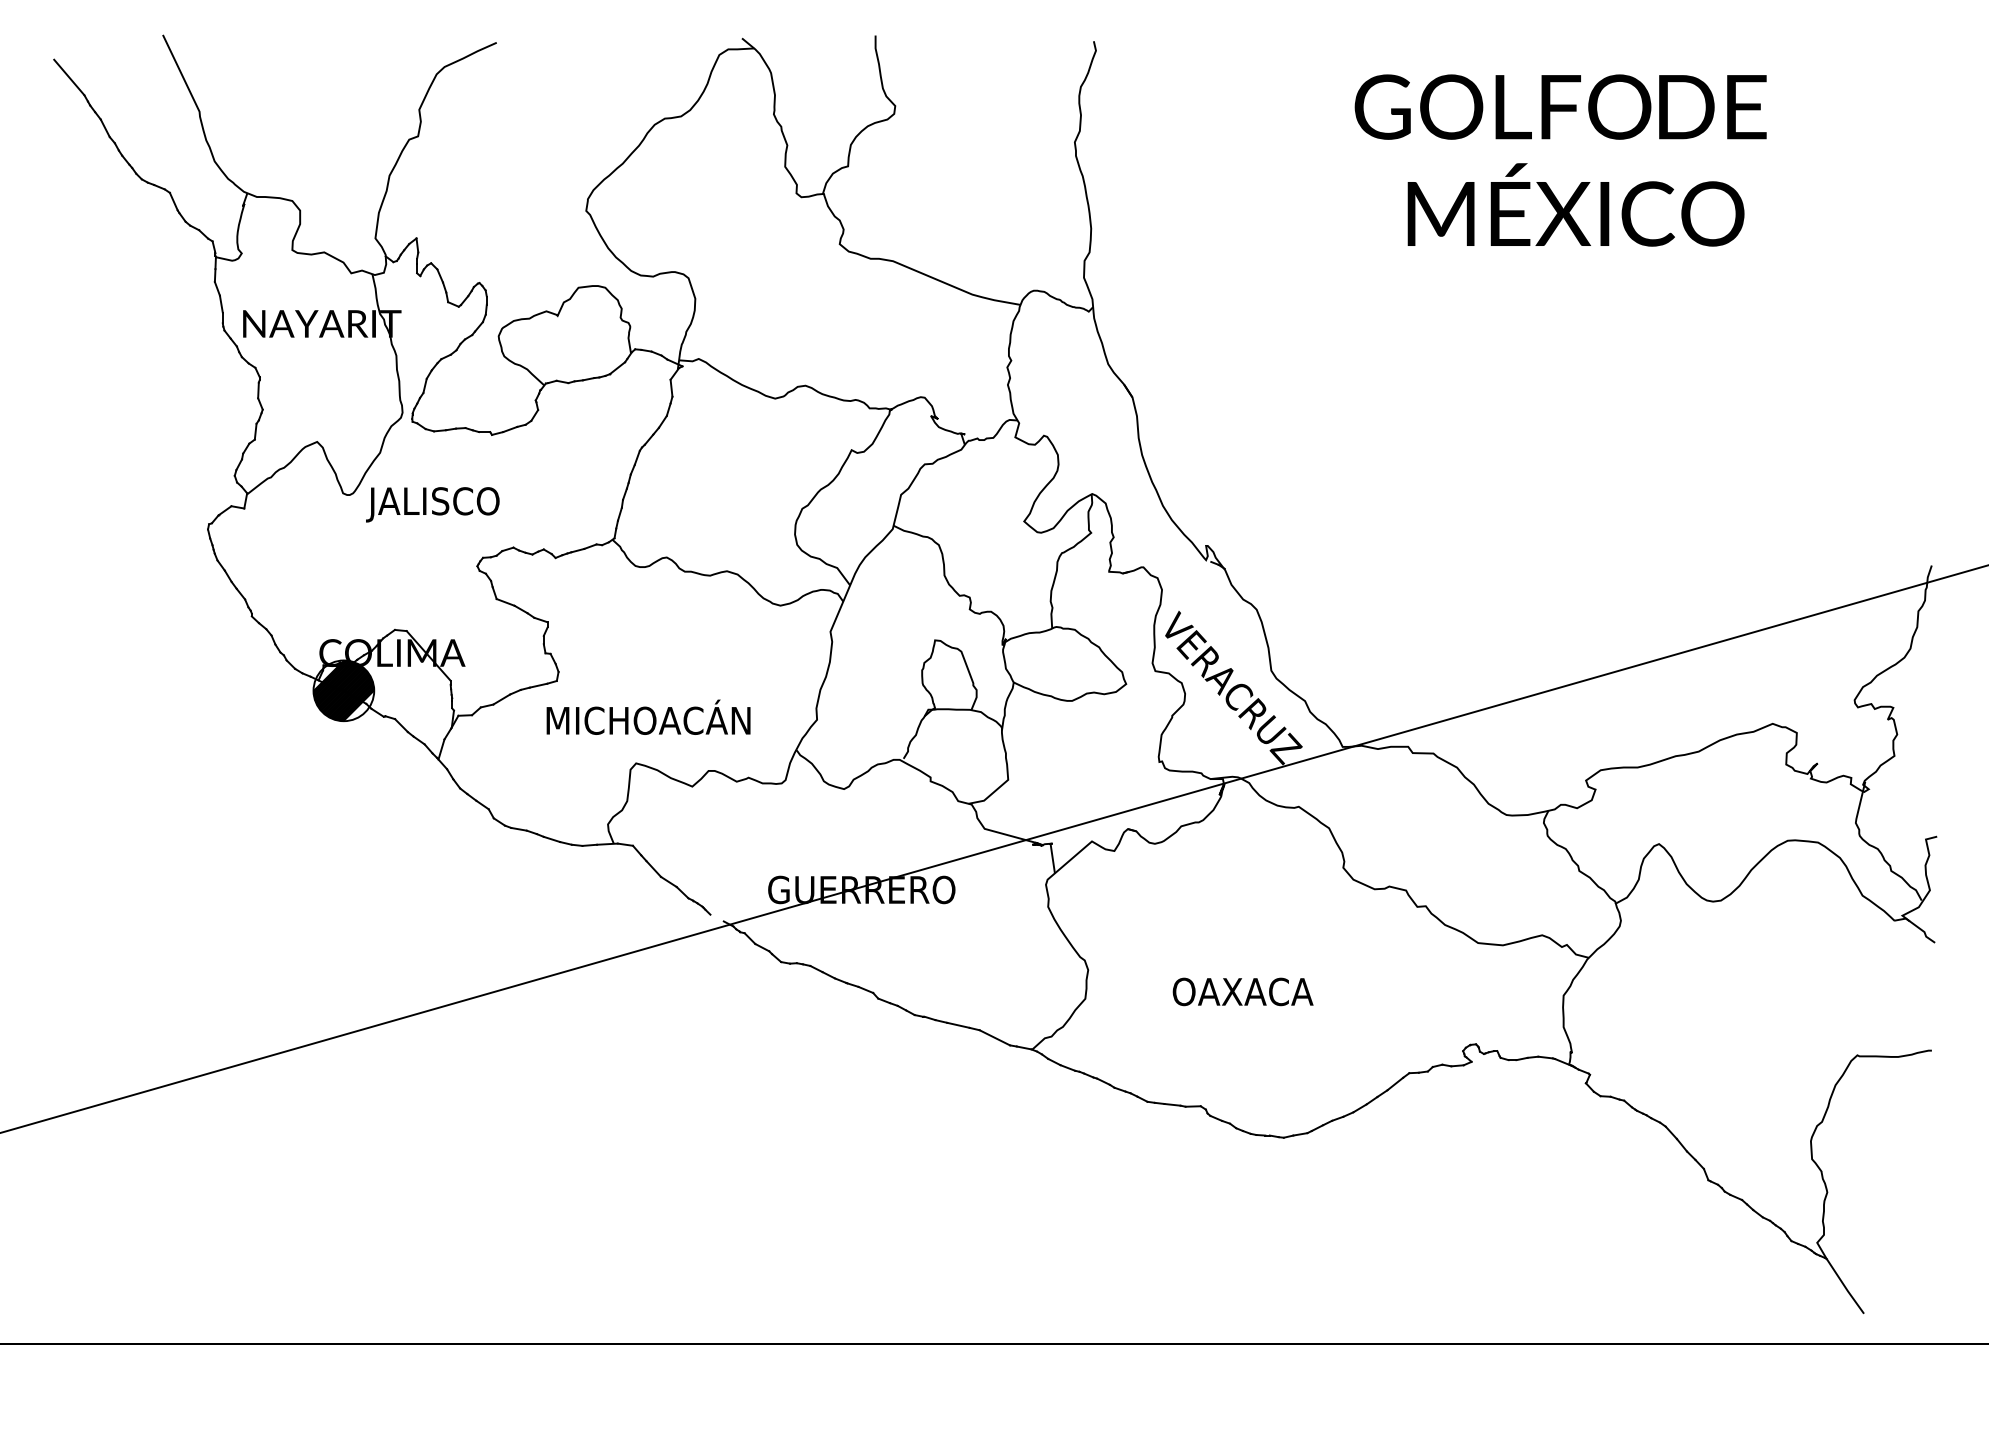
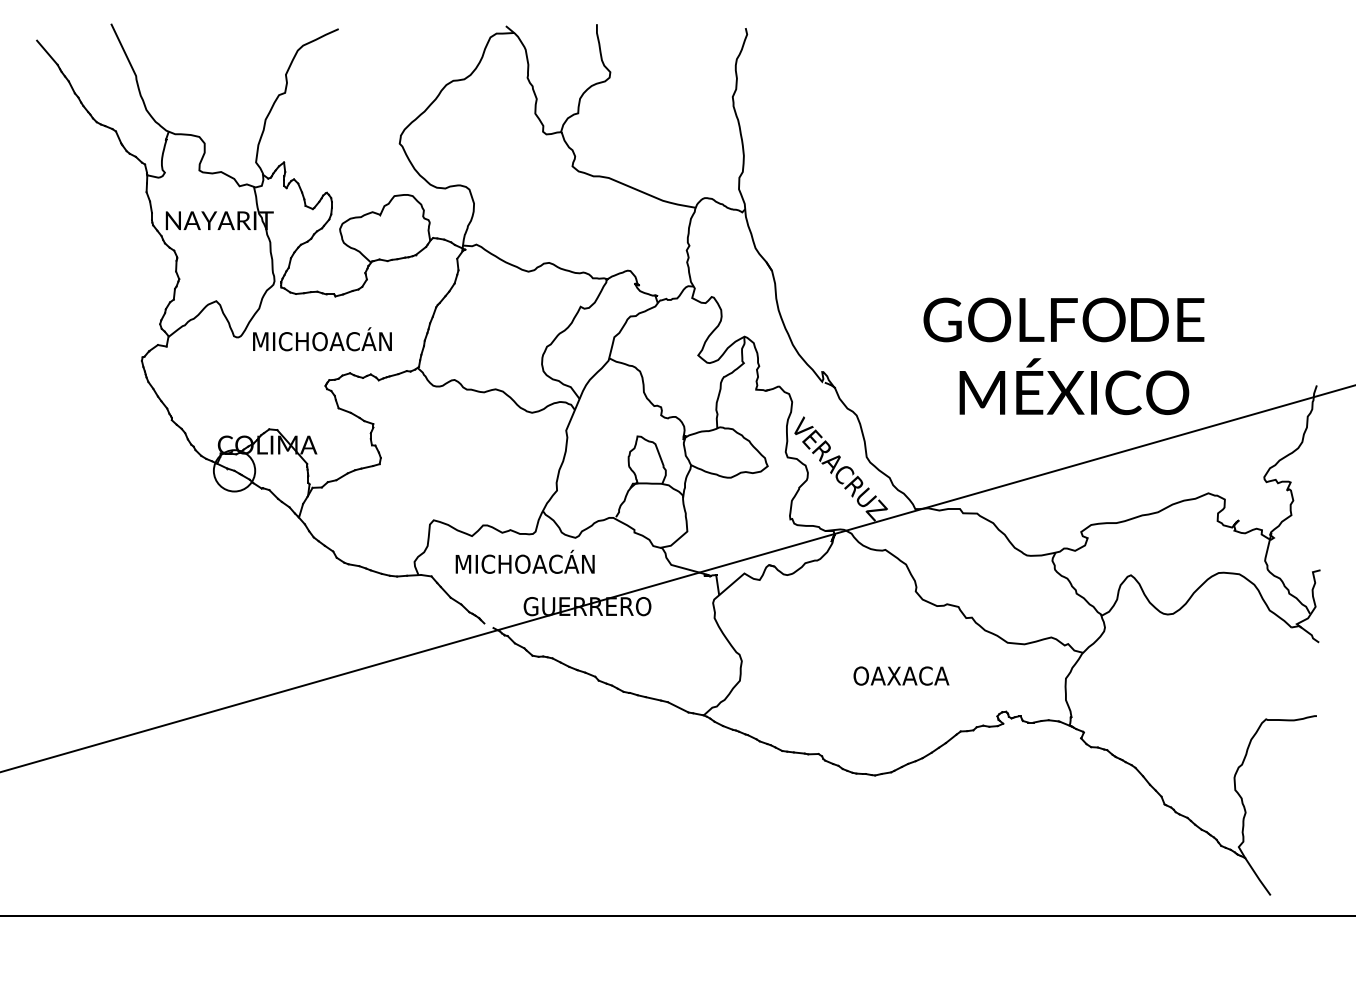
text: (1560, 160) -> (1063, 356), moved
text: (470, 501) -> (320, 341), JALISCO -> MICHOACÁN
hatch: (343, 690) -> (234, 470), removed
text: (647, 716) -> (524, 561), moved
text: (1243, 991) -> (901, 675), moved

